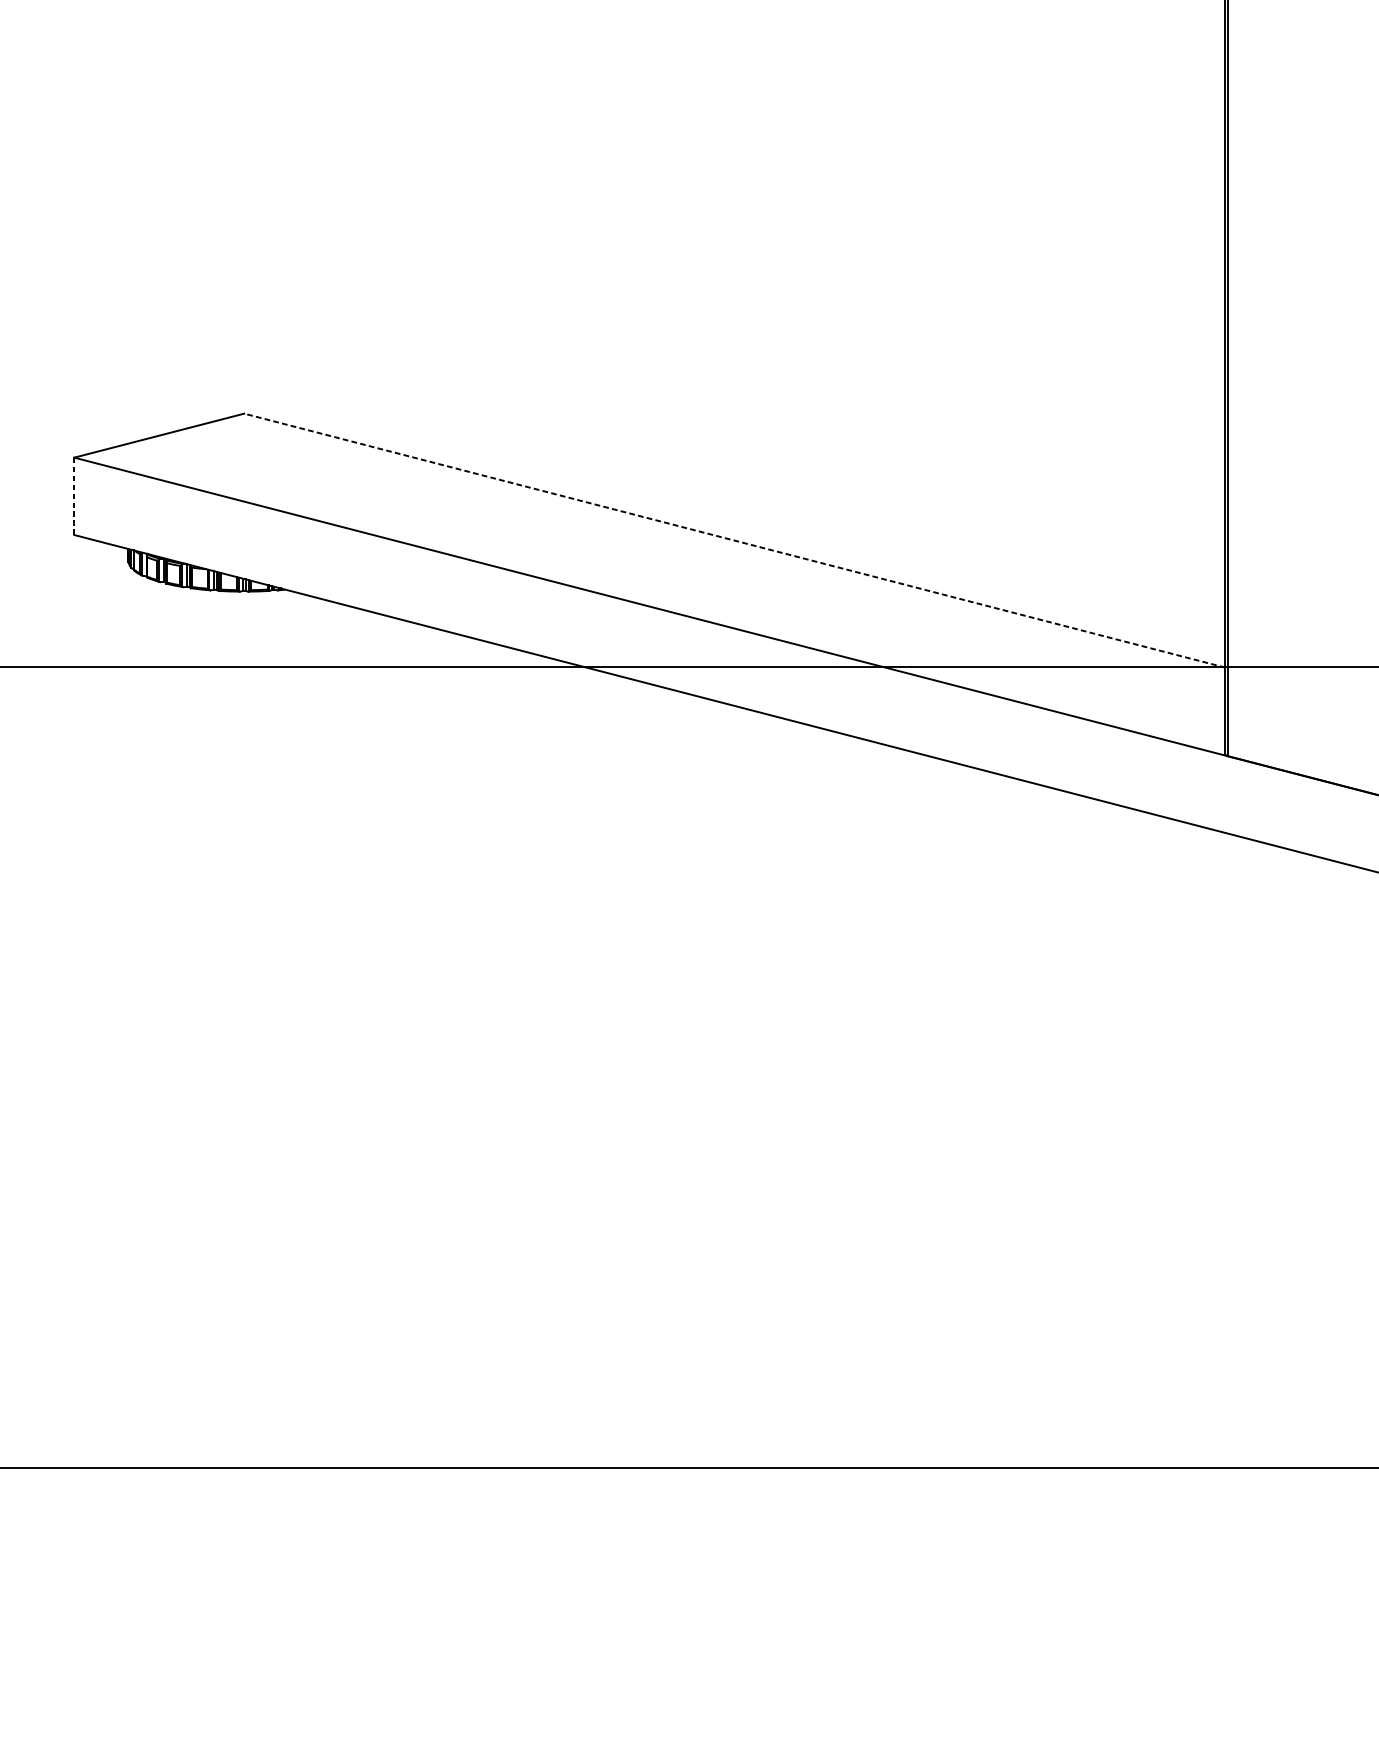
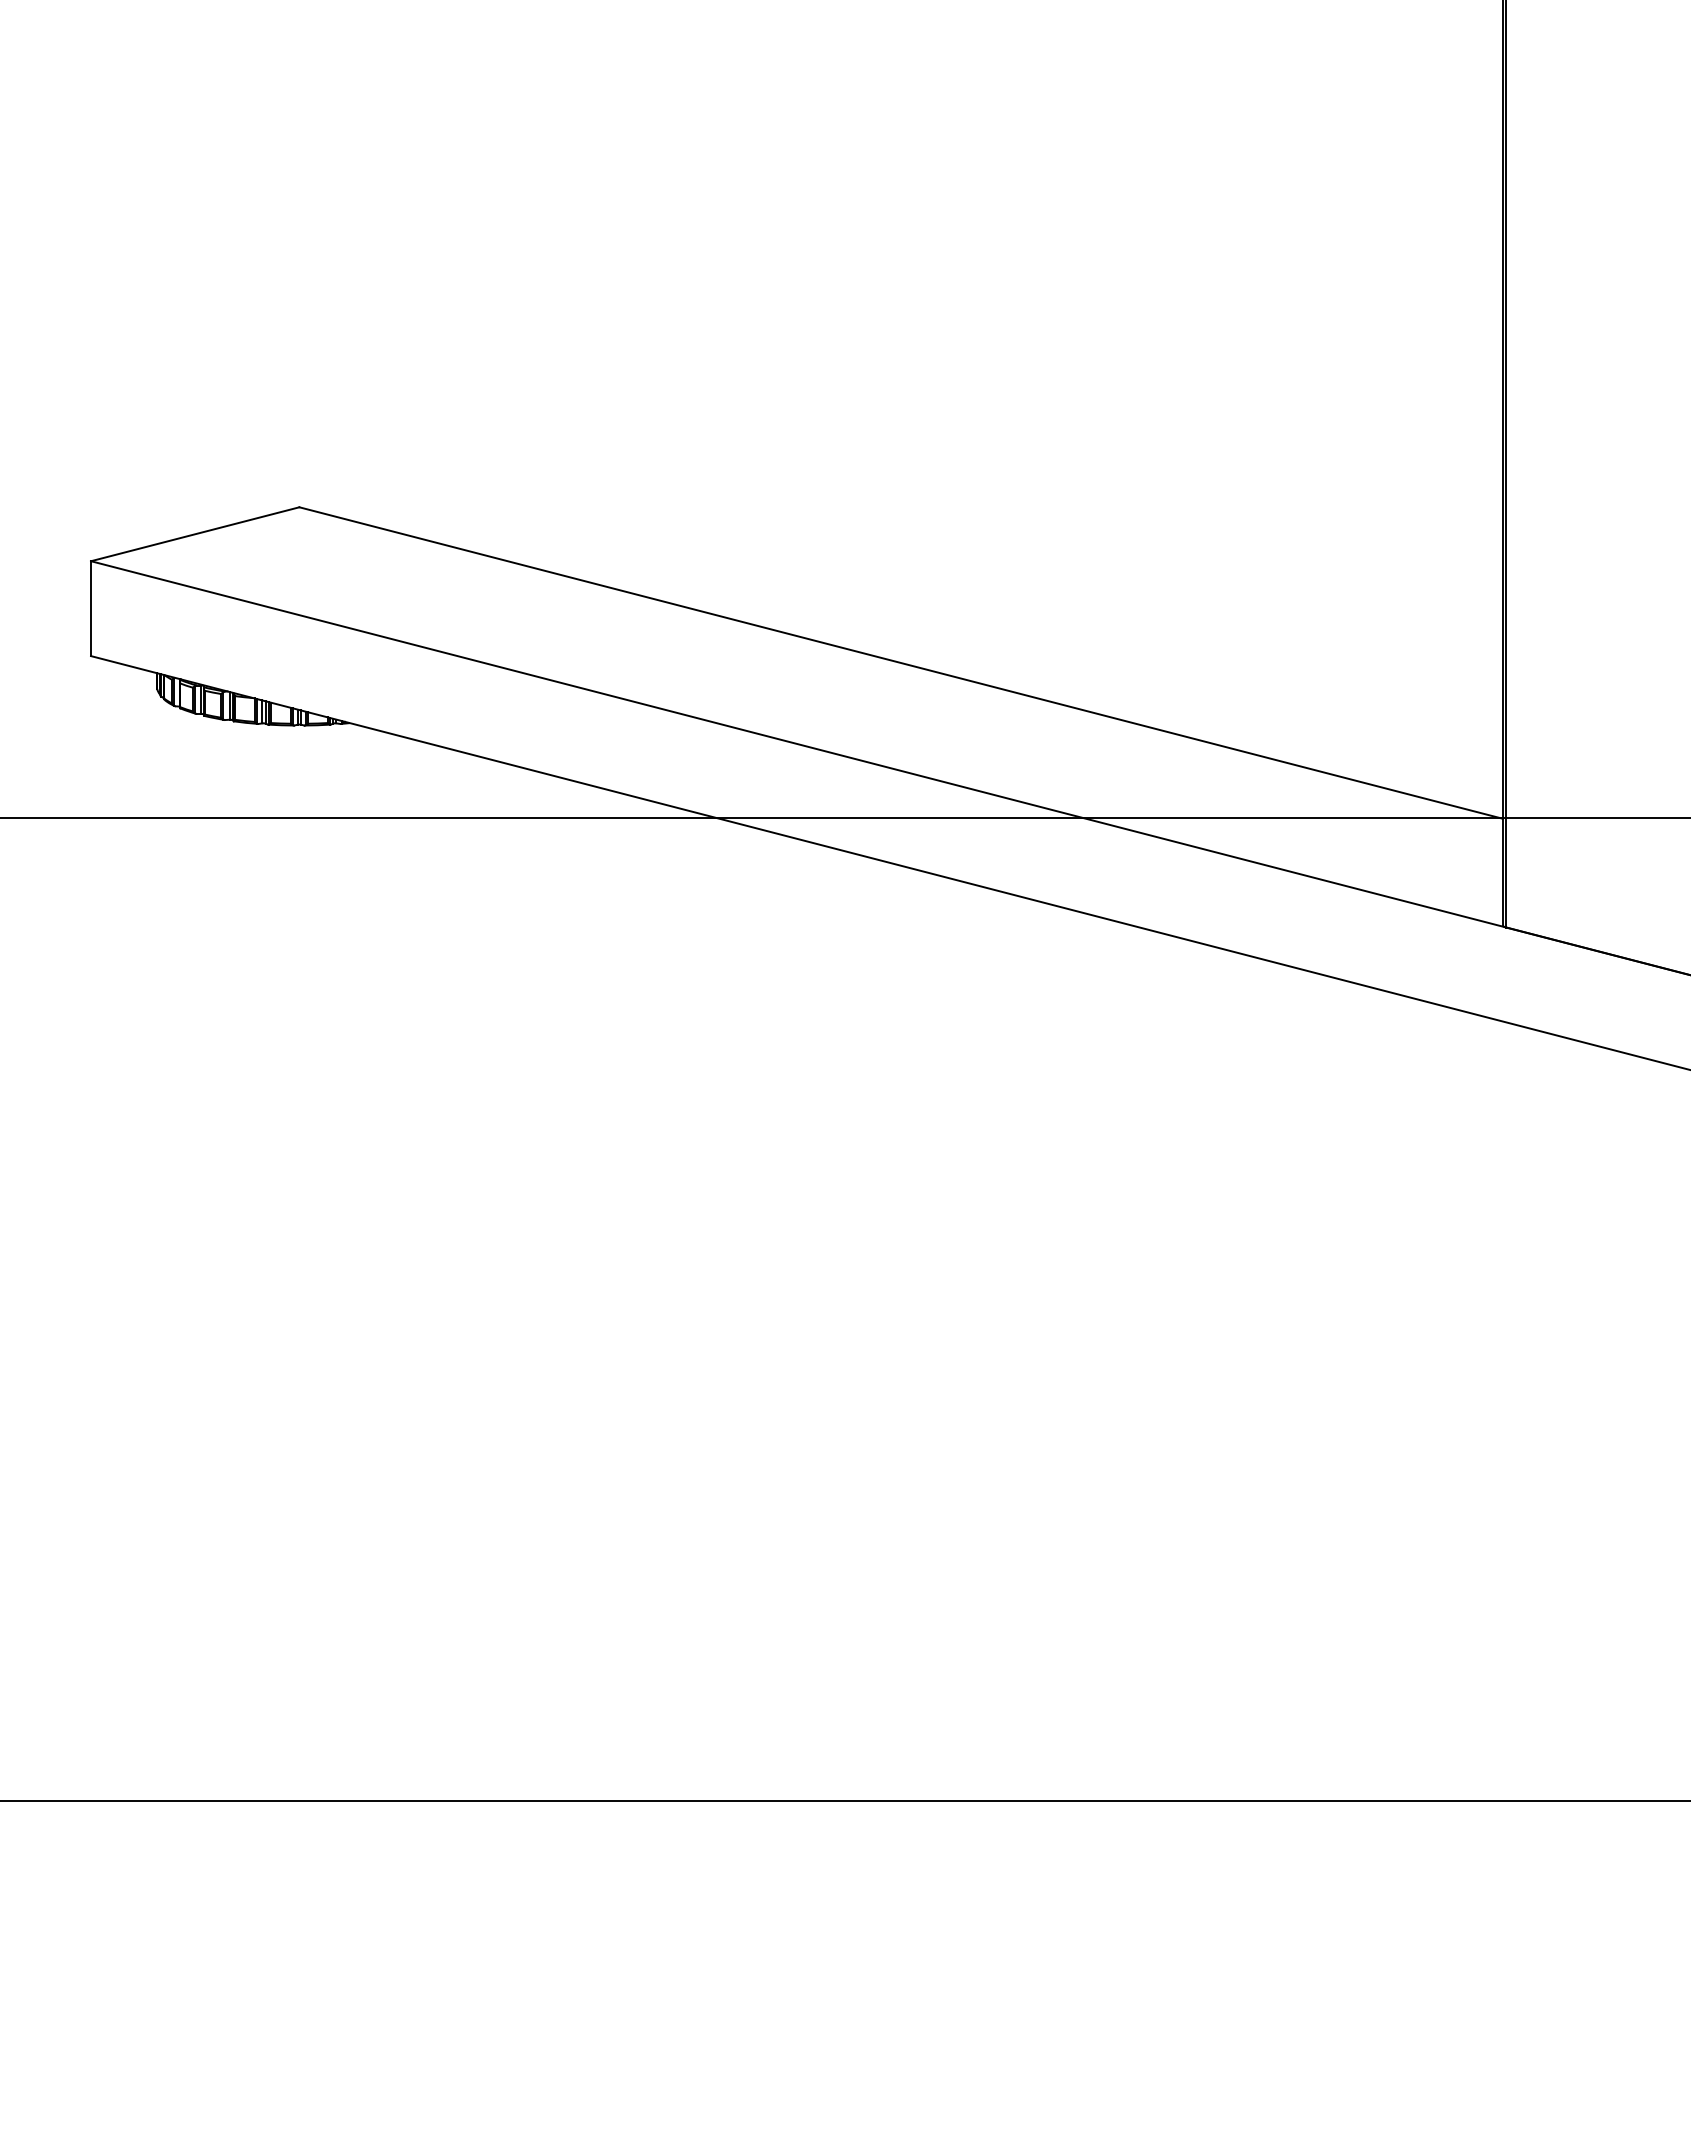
line: (74, 497) -> (91, 609), dashed -> solid
line: (734, 540) -> (900, 662), dashed -> solid

